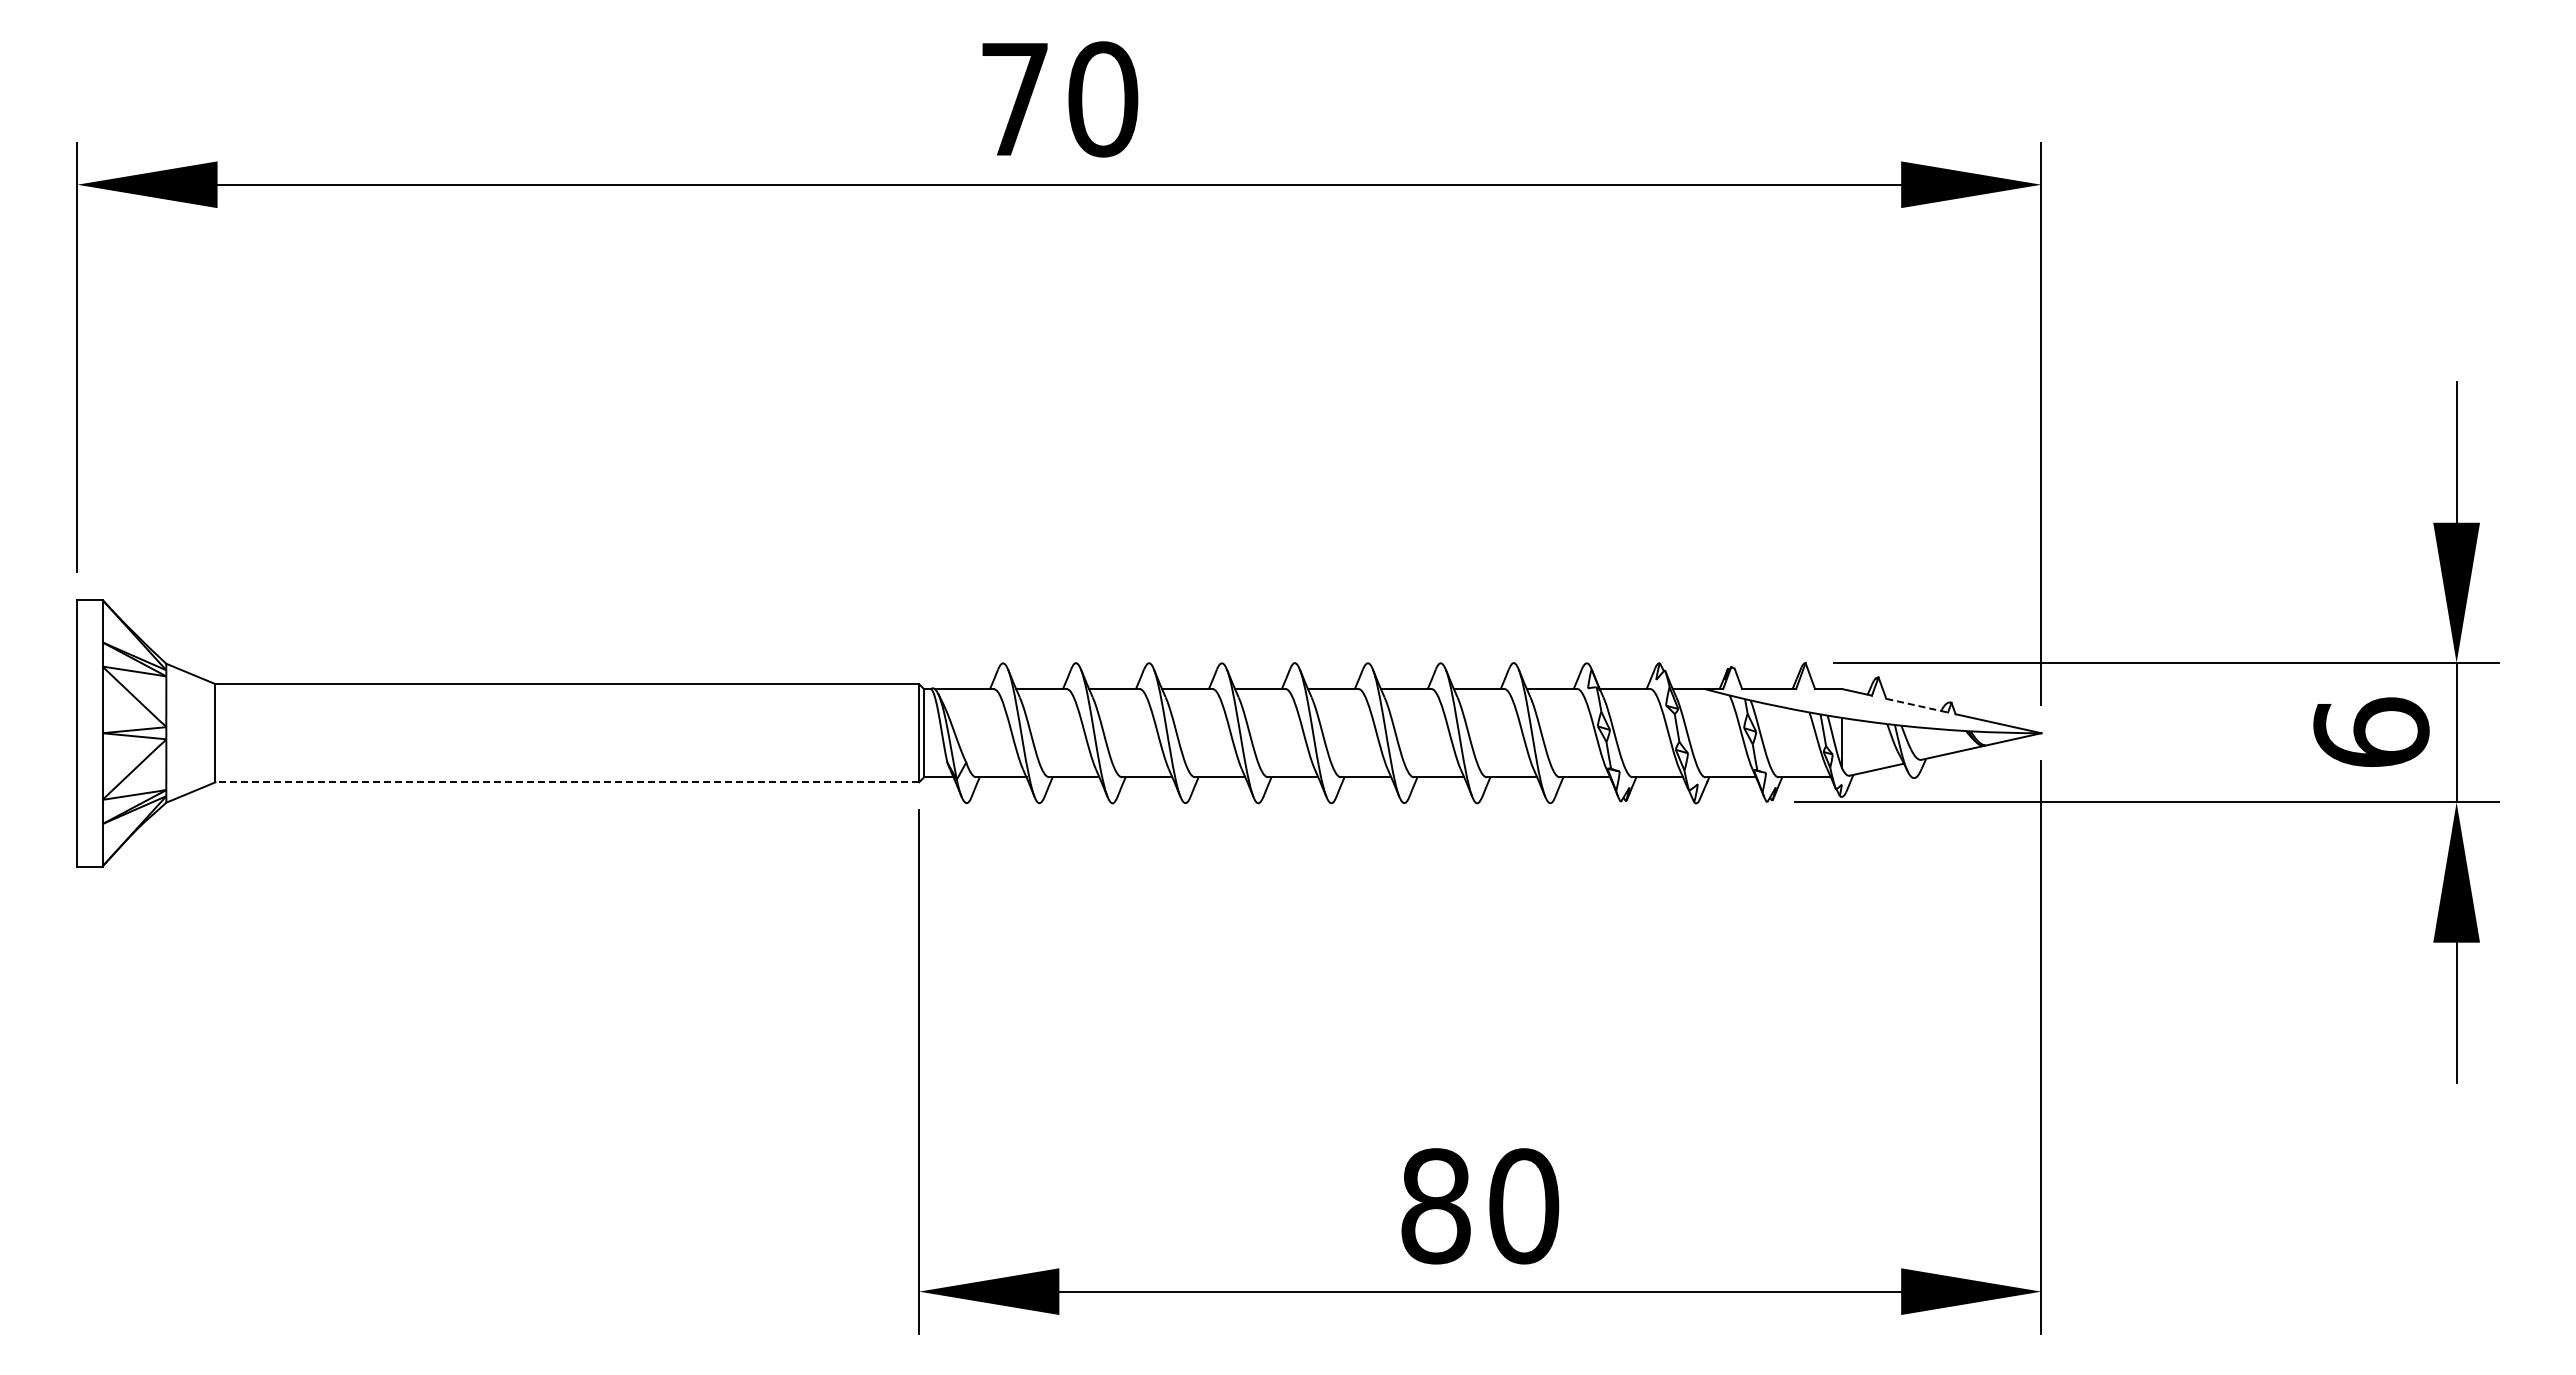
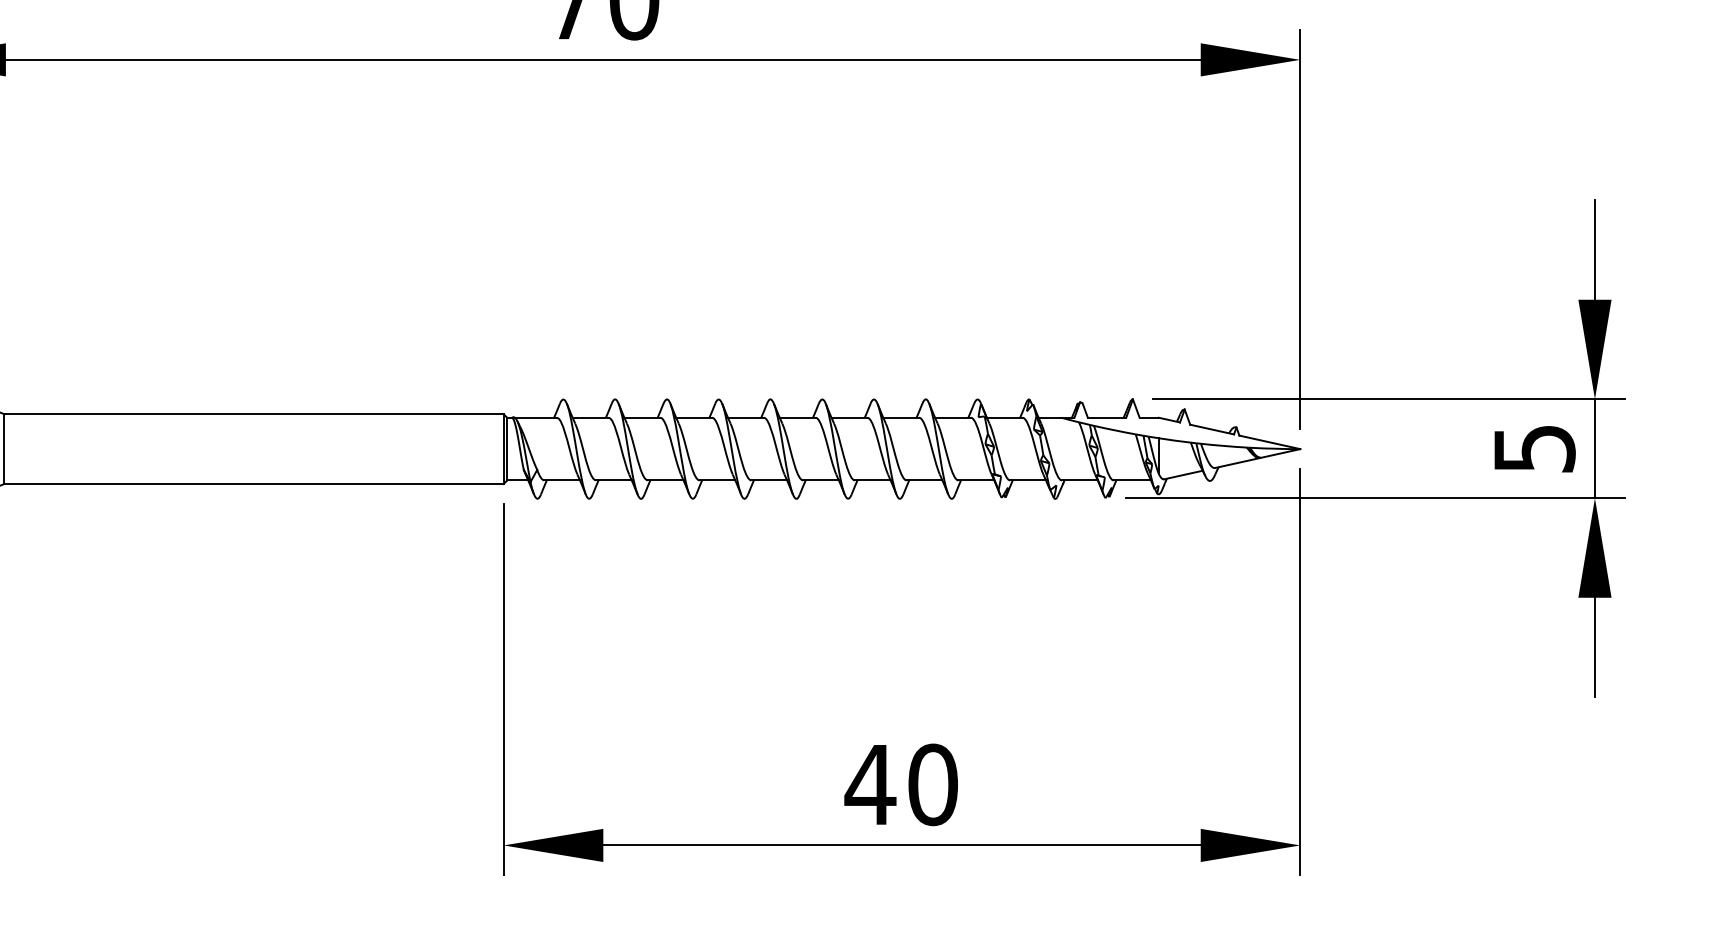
line: (1917, 705) -> (1212, 429), dashed -> solid
text: (2371, 731) -> (1534, 447), 6 -> 5
line: (567, 782) -> (254, 484), dashed -> solid
text: (1435, 1206) -> (870, 785), 80 -> 40

